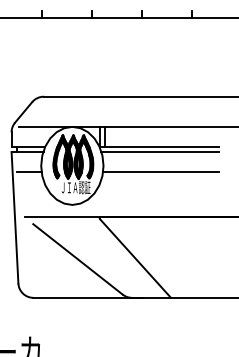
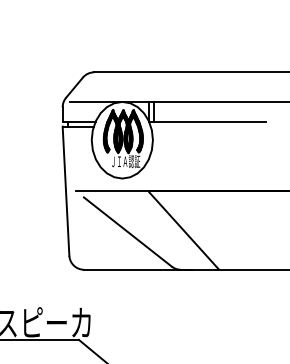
line: (160, 151) -> (208, 126), removed
line: (28, 172) -> (79, 146), removed
line: (161, 172) -> (209, 146), removed

